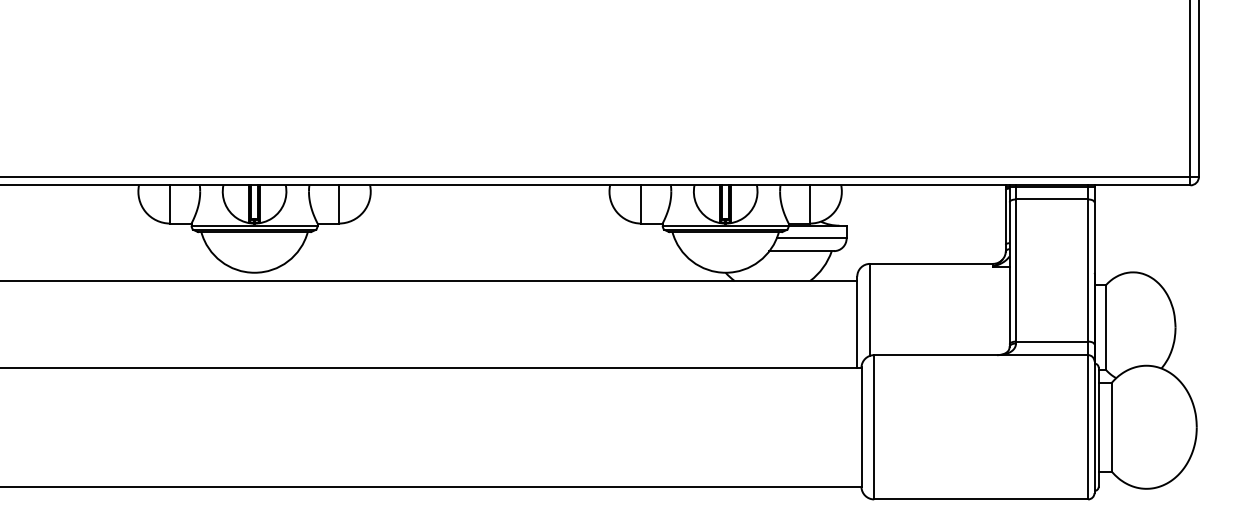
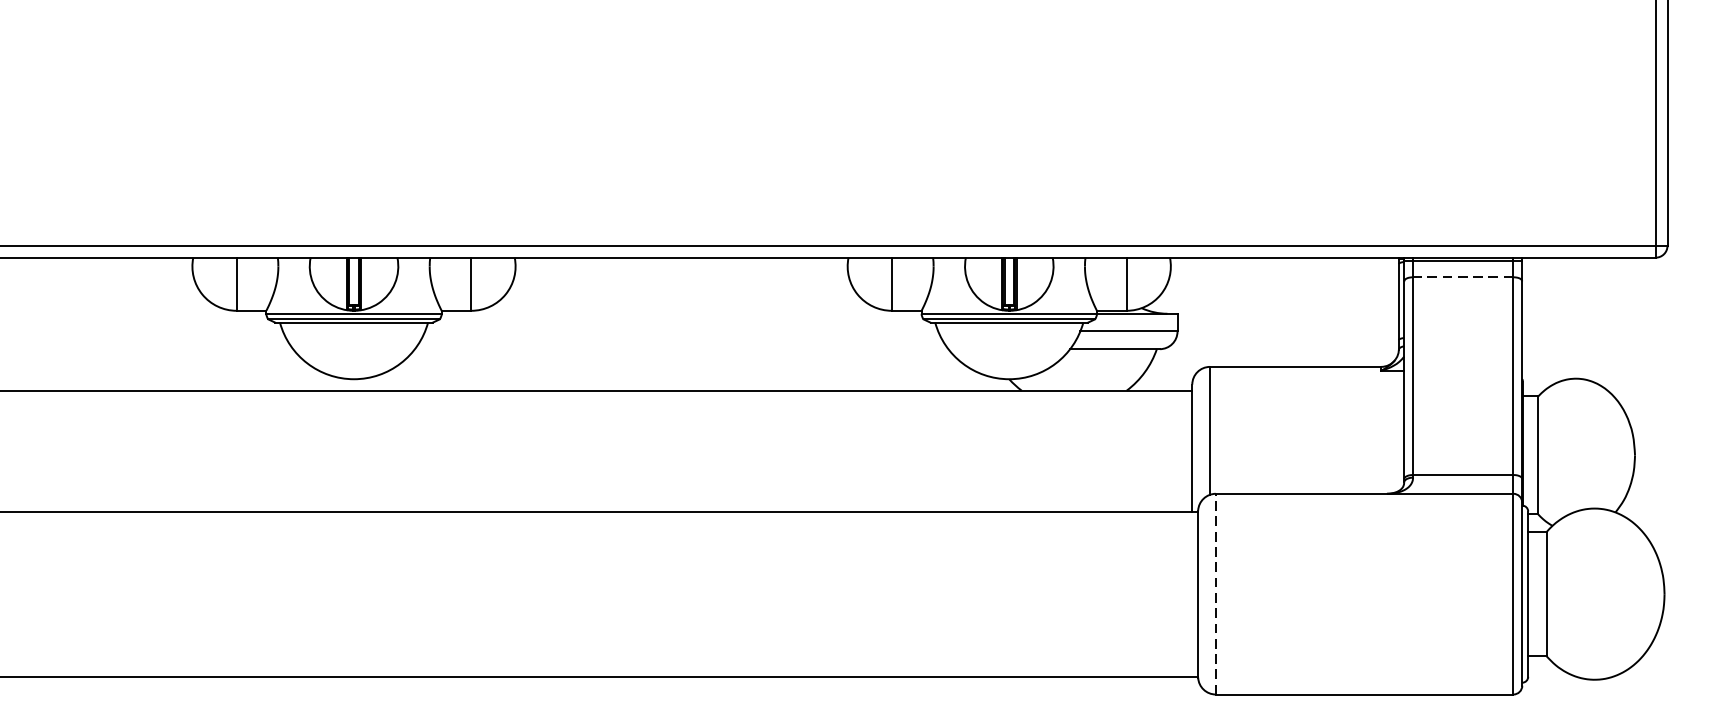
line: (1051, 199) -> (1462, 277), solid -> dashed
line: (874, 426) -> (1216, 593), solid -> dashed

